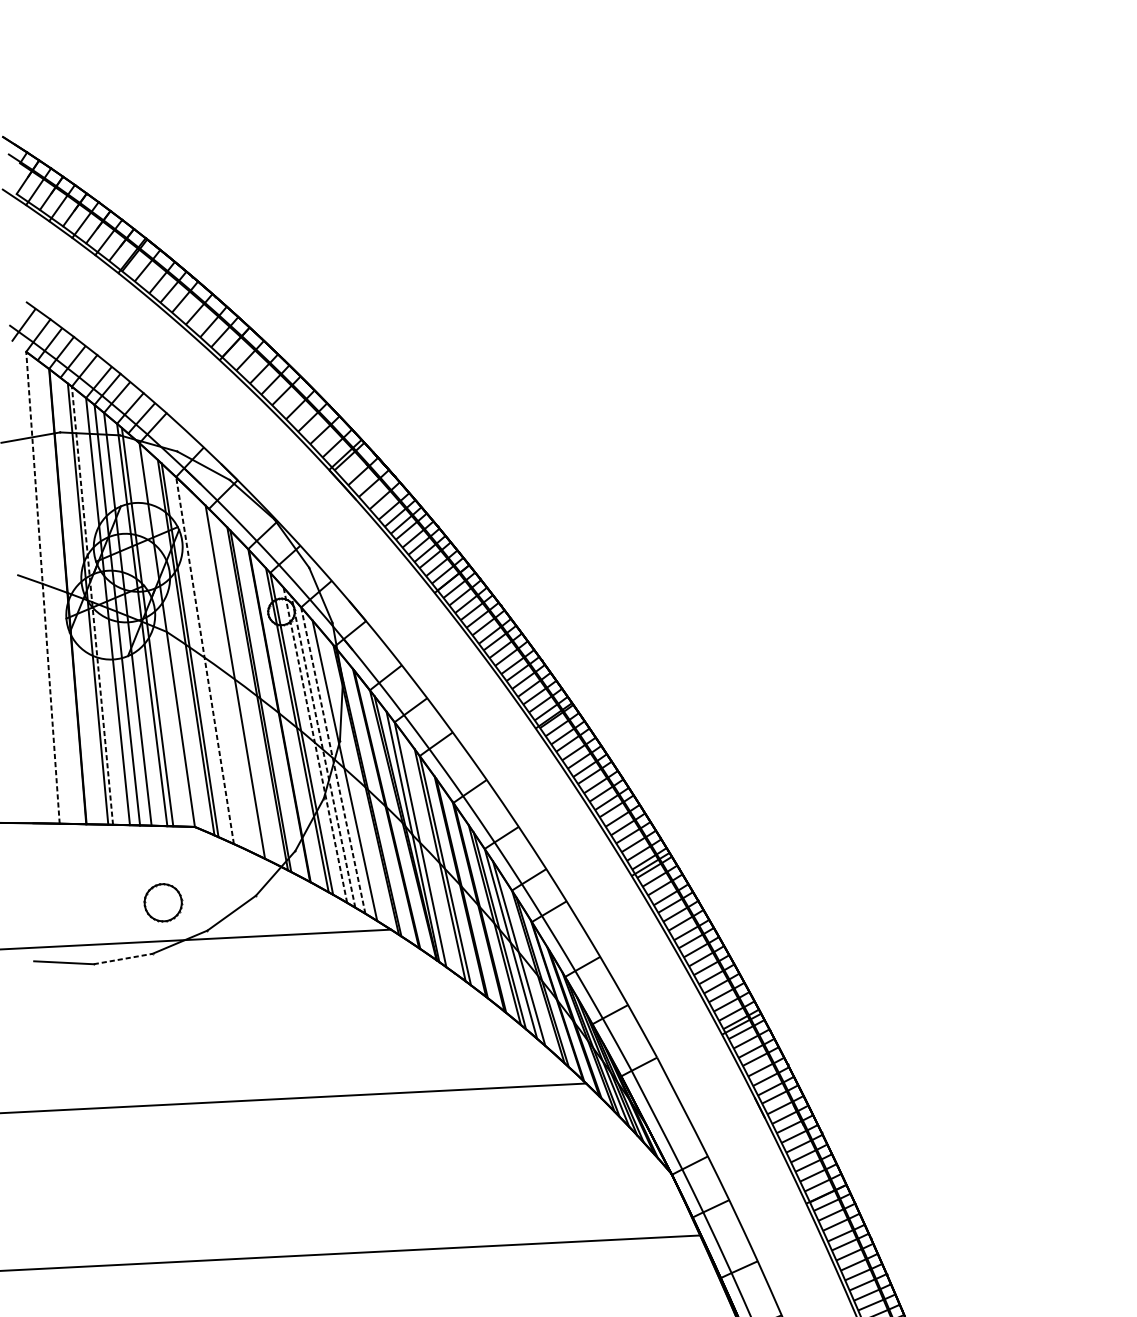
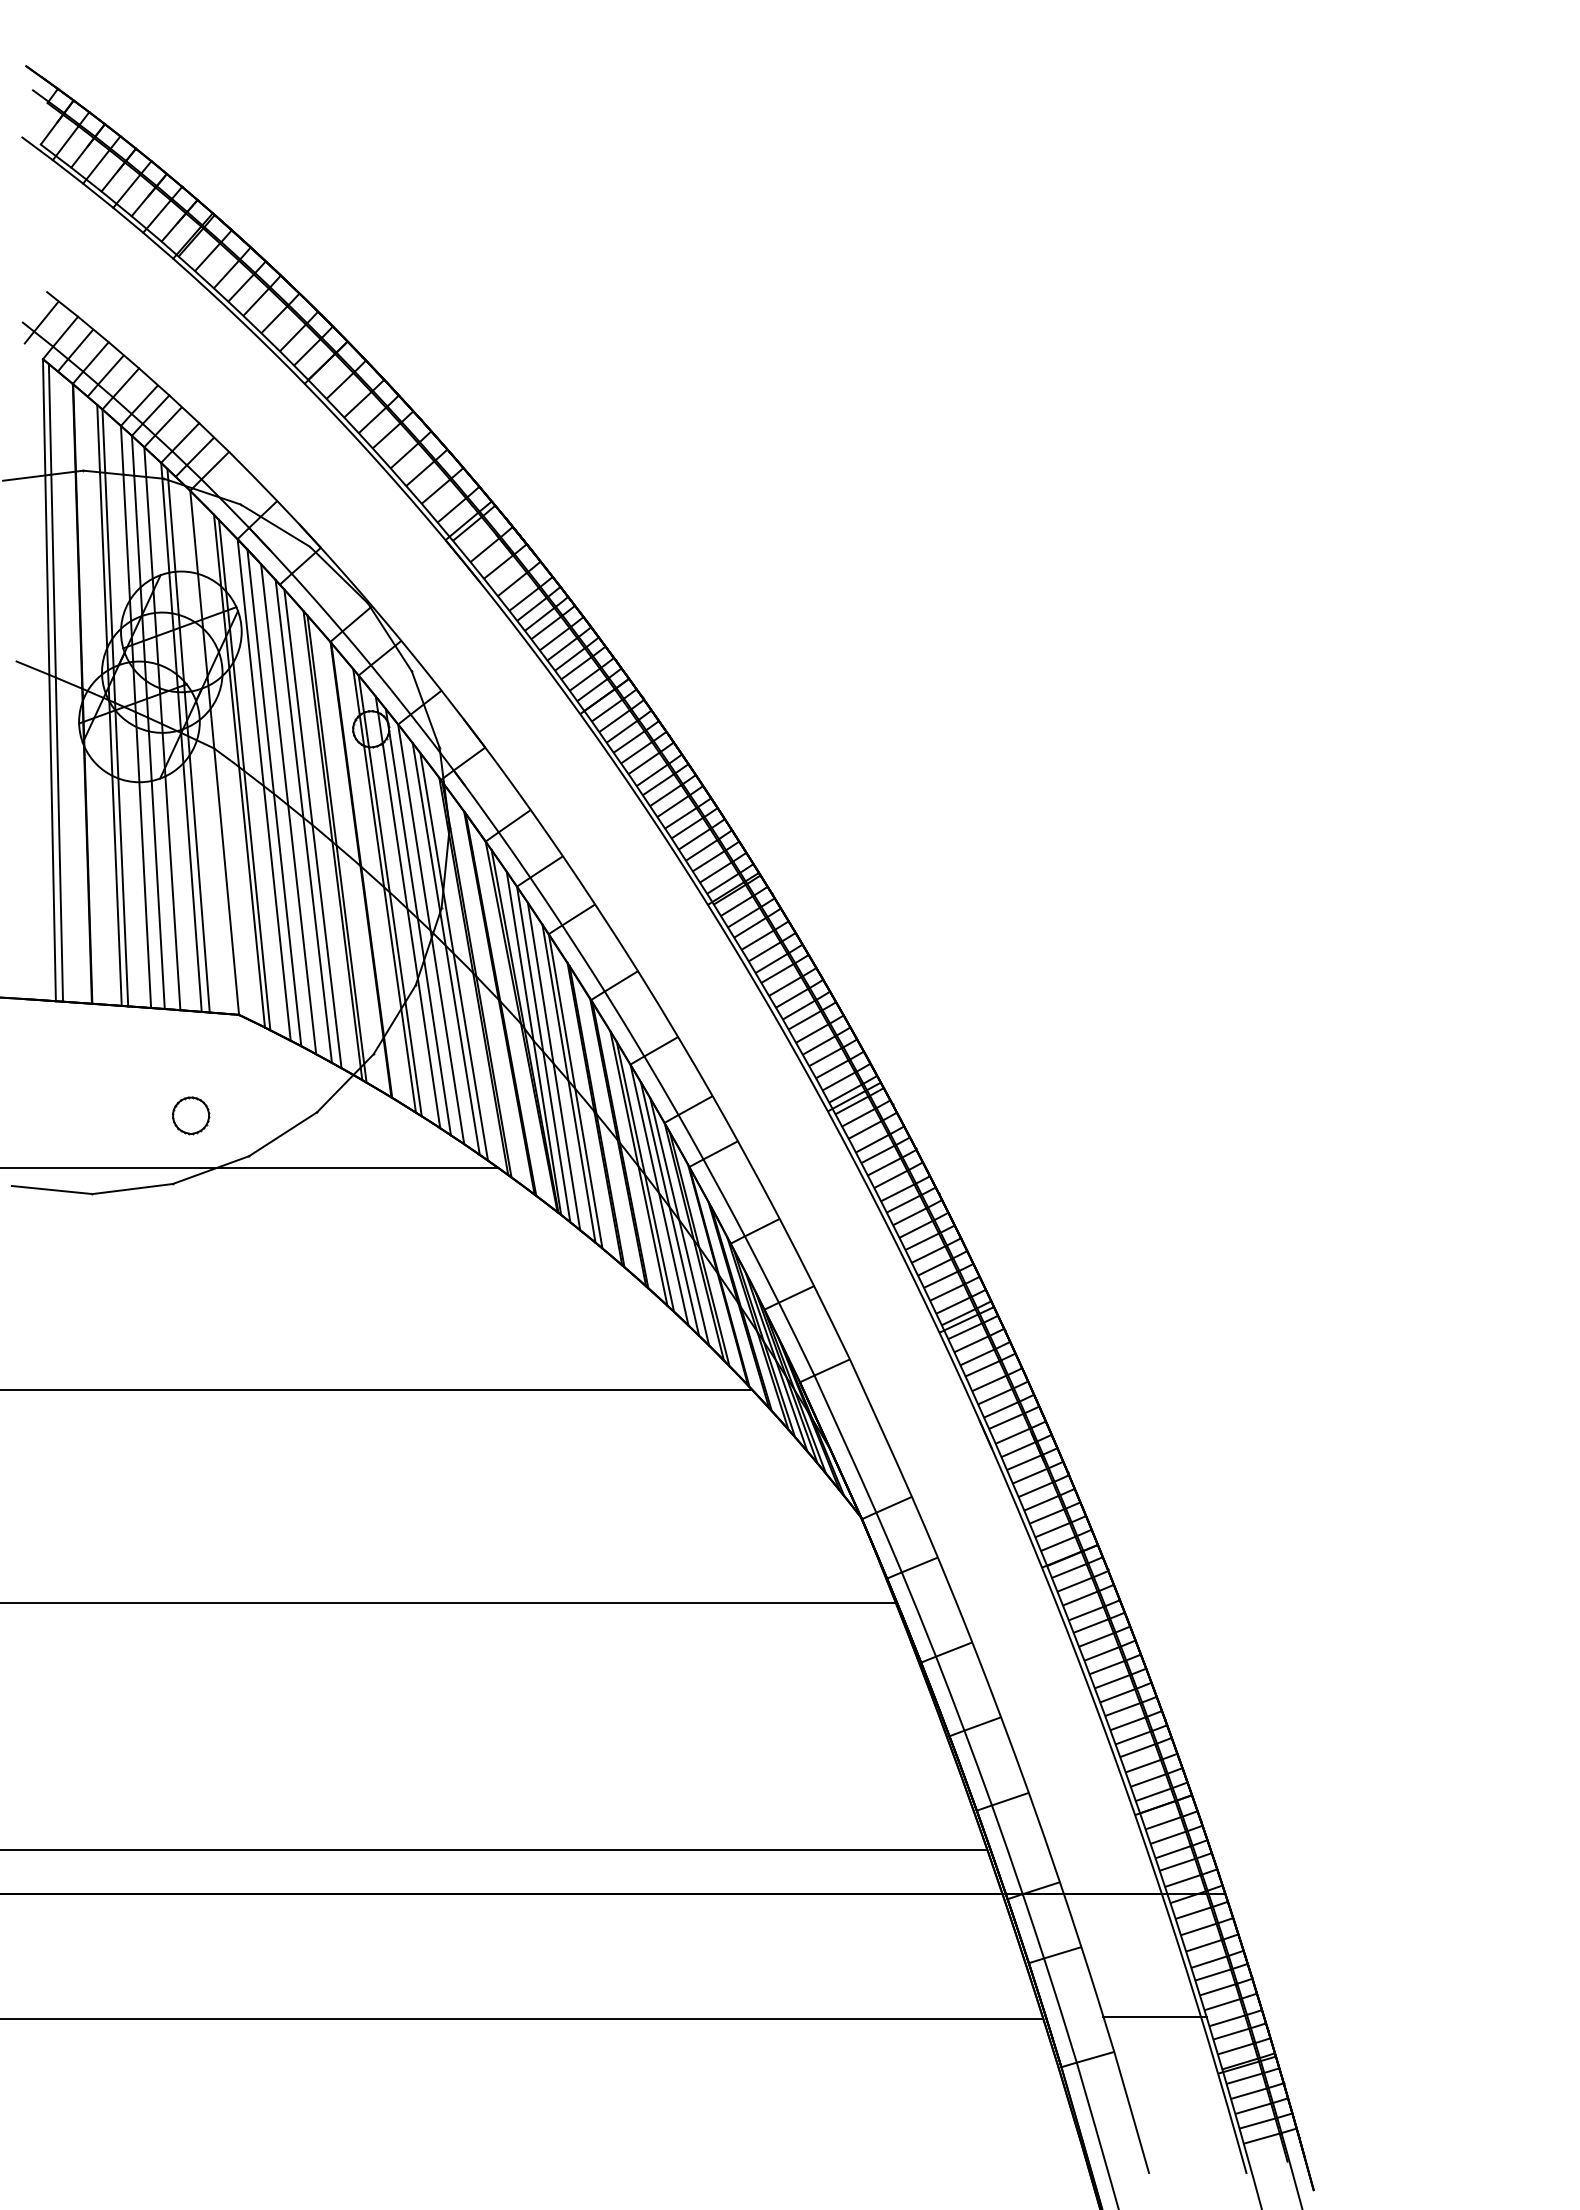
line: (42, 587) -> (49, 679), dashed -> solid
line: (47, 589) -> (55, 682), added
line: (92, 605) -> (115, 707), dashed -> solid
line: (205, 660) -> (264, 789), dashed -> solid
line: (212, 665) -> (274, 797), added
line: (223, 674) -> (288, 809), added
line: (242, 687) -> (312, 828), added
line: (315, 744) -> (407, 911), dashed -> solid
line: (323, 752) -> (418, 922), dashed -> solid
line: (333, 759) -> (431, 933), dashed -> solid
line: (350, 776) -> (453, 956), added
line: (428, 853) -> (553, 1066), added
part: (163, 902) -> (191, 1115), size x0.71
line: (123, 958) -> (133, 1188), dashed -> solid
line: (526, 962) -> (679, 1221), added

